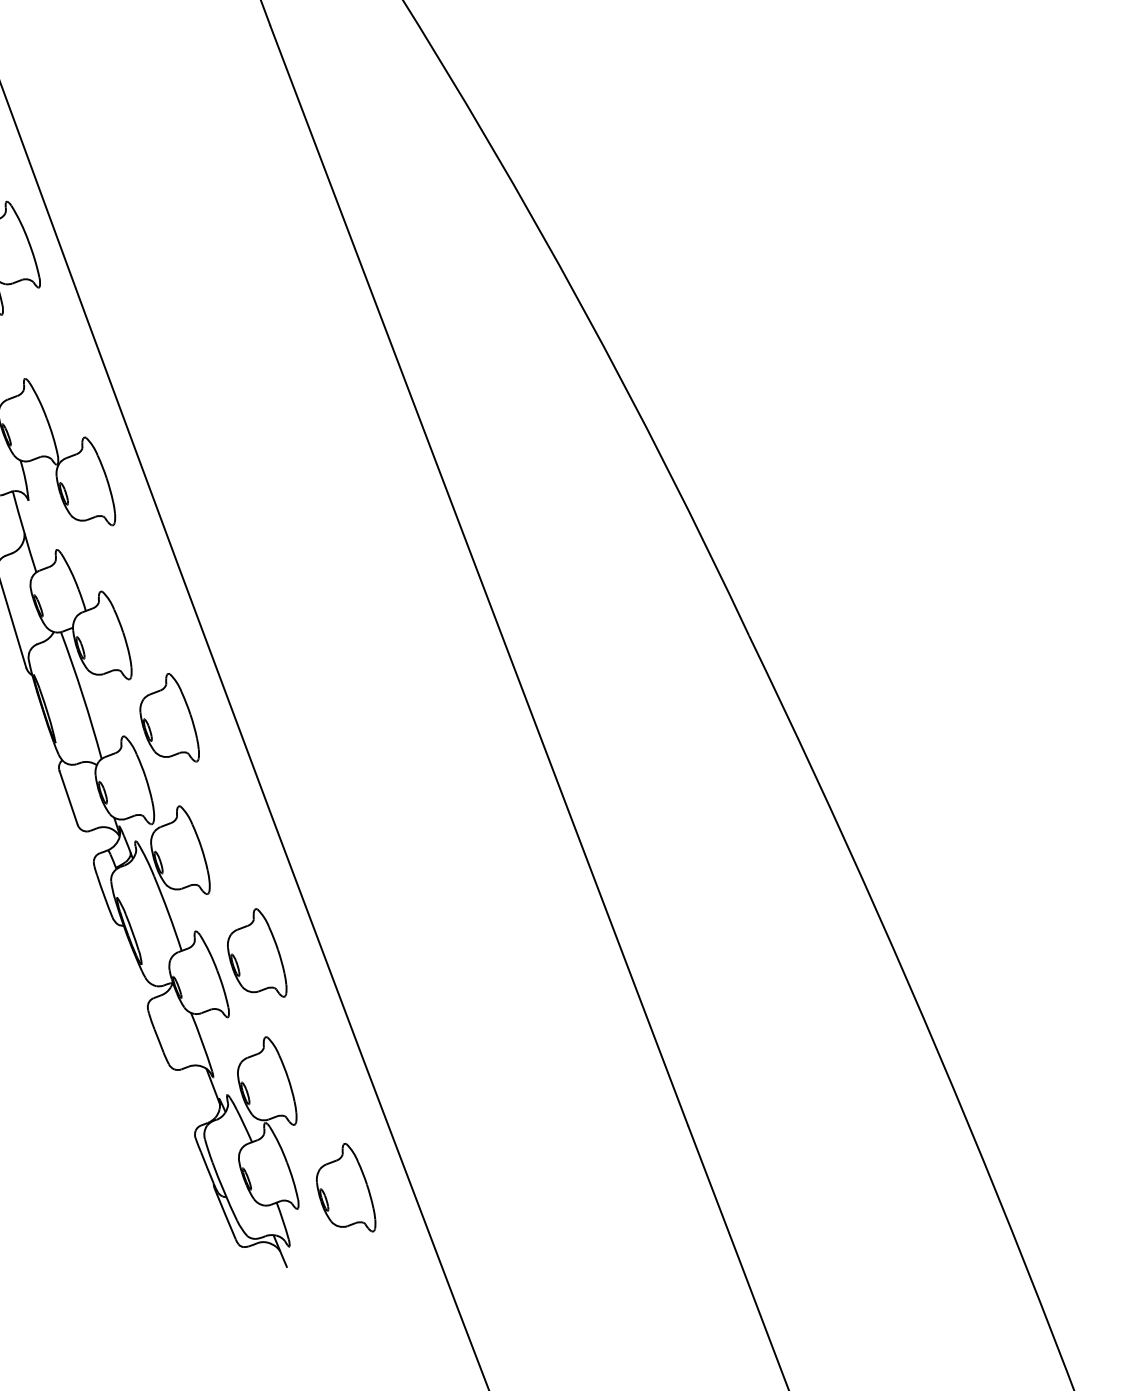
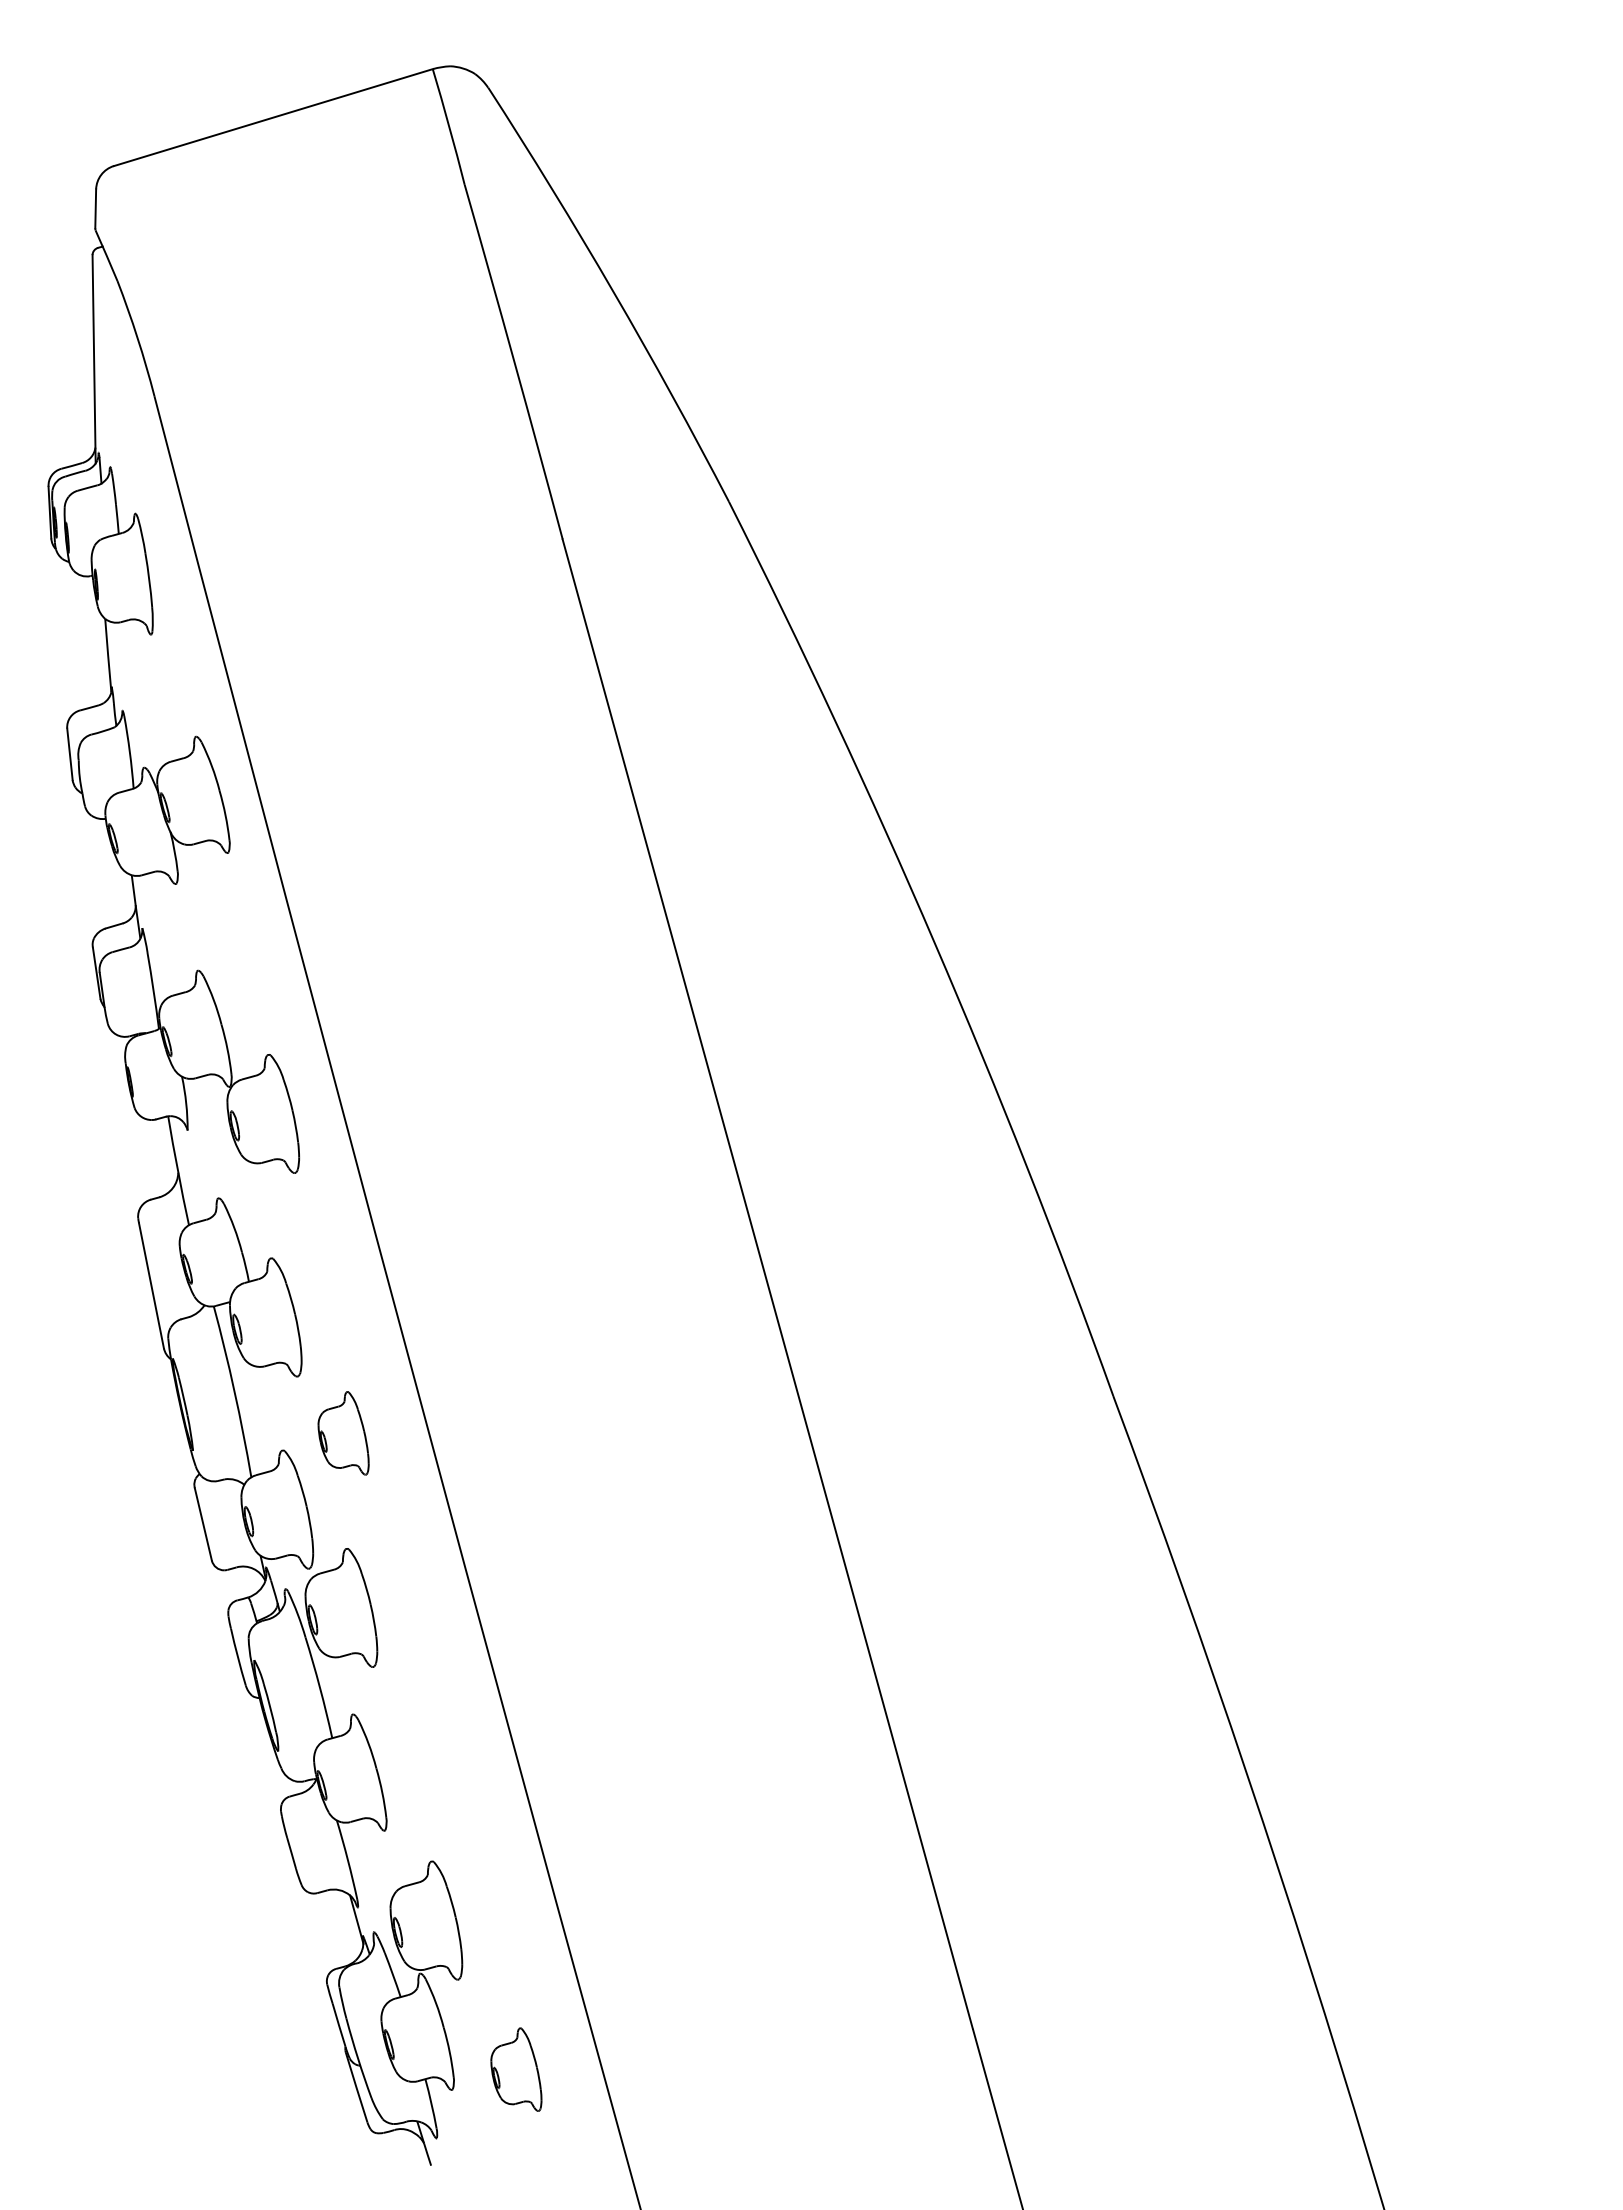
part: (168, 719) -> (343, 1433), size x0.7
part: (255, 954) -> (428, 1751), removed
part: (345, 1188) -> (516, 2069), size x0.7

